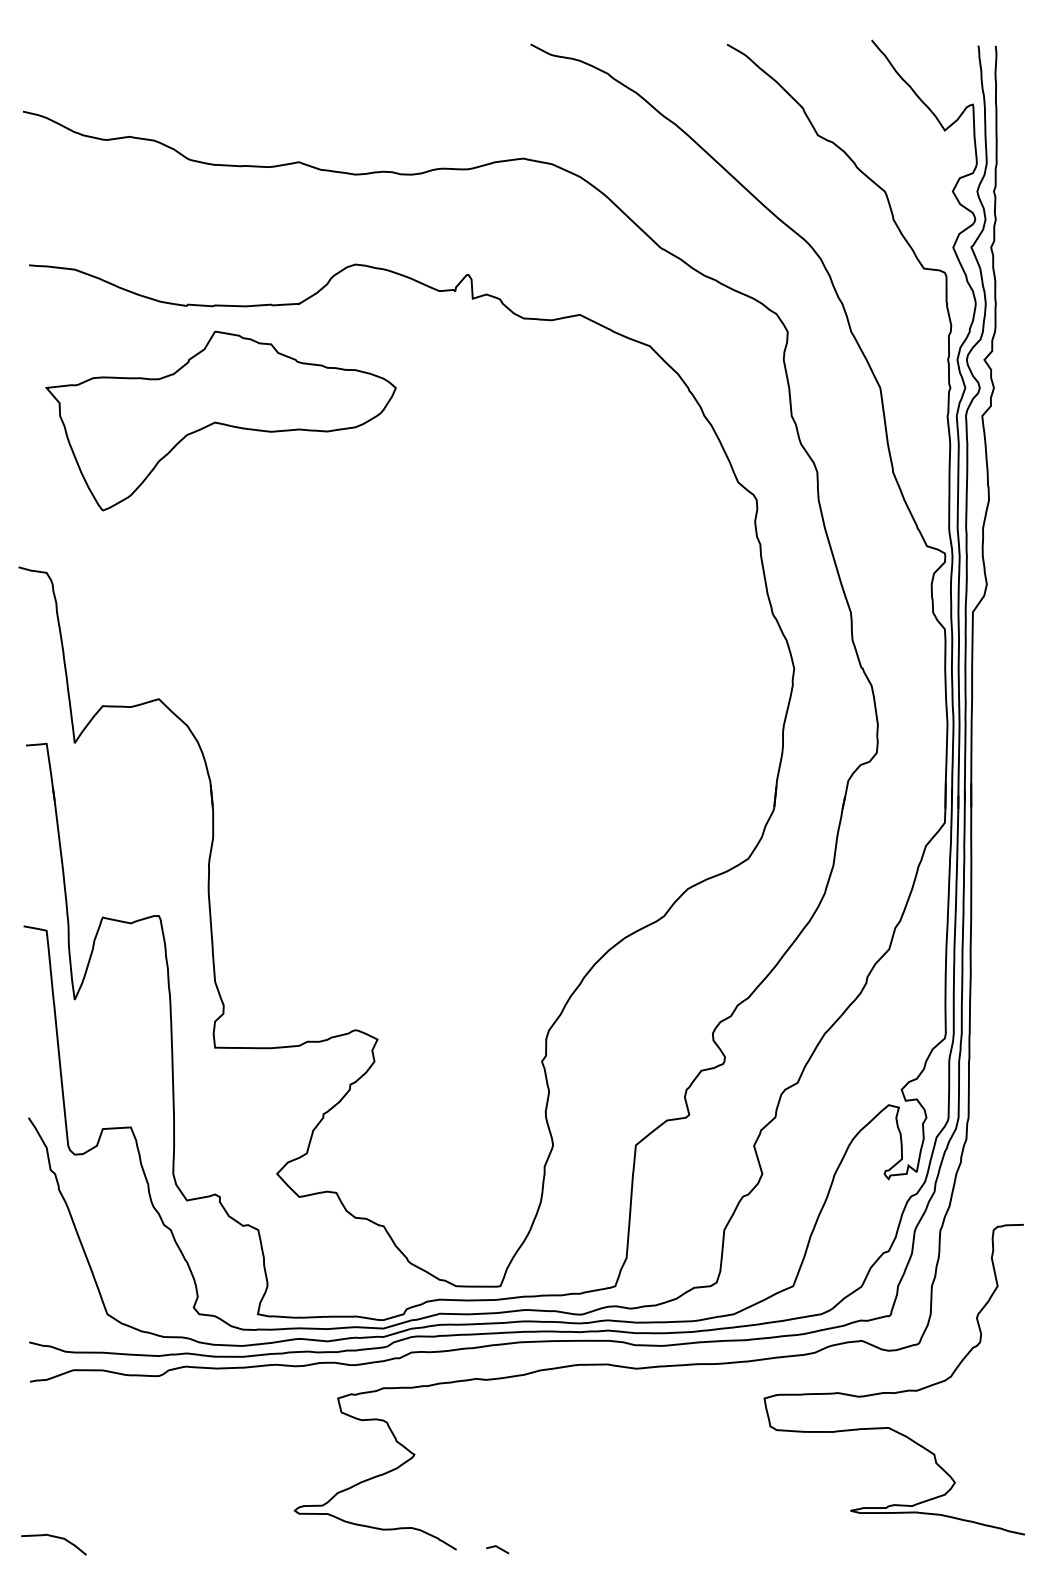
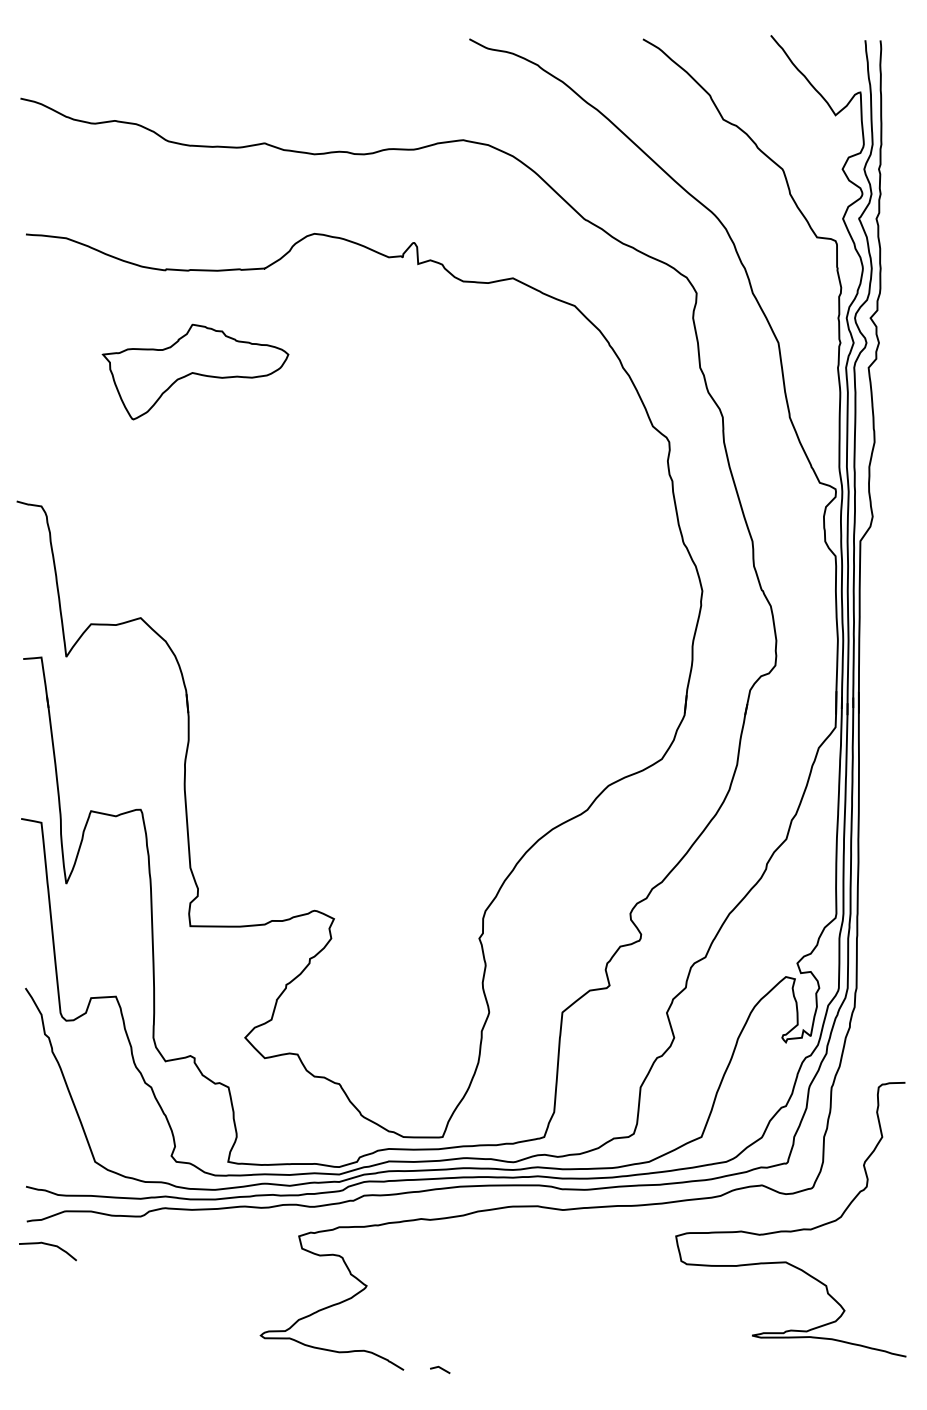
part: (220, 420) -> (195, 371), size x0.6
curve: (53, 1537) -> (47, 1245), moved

